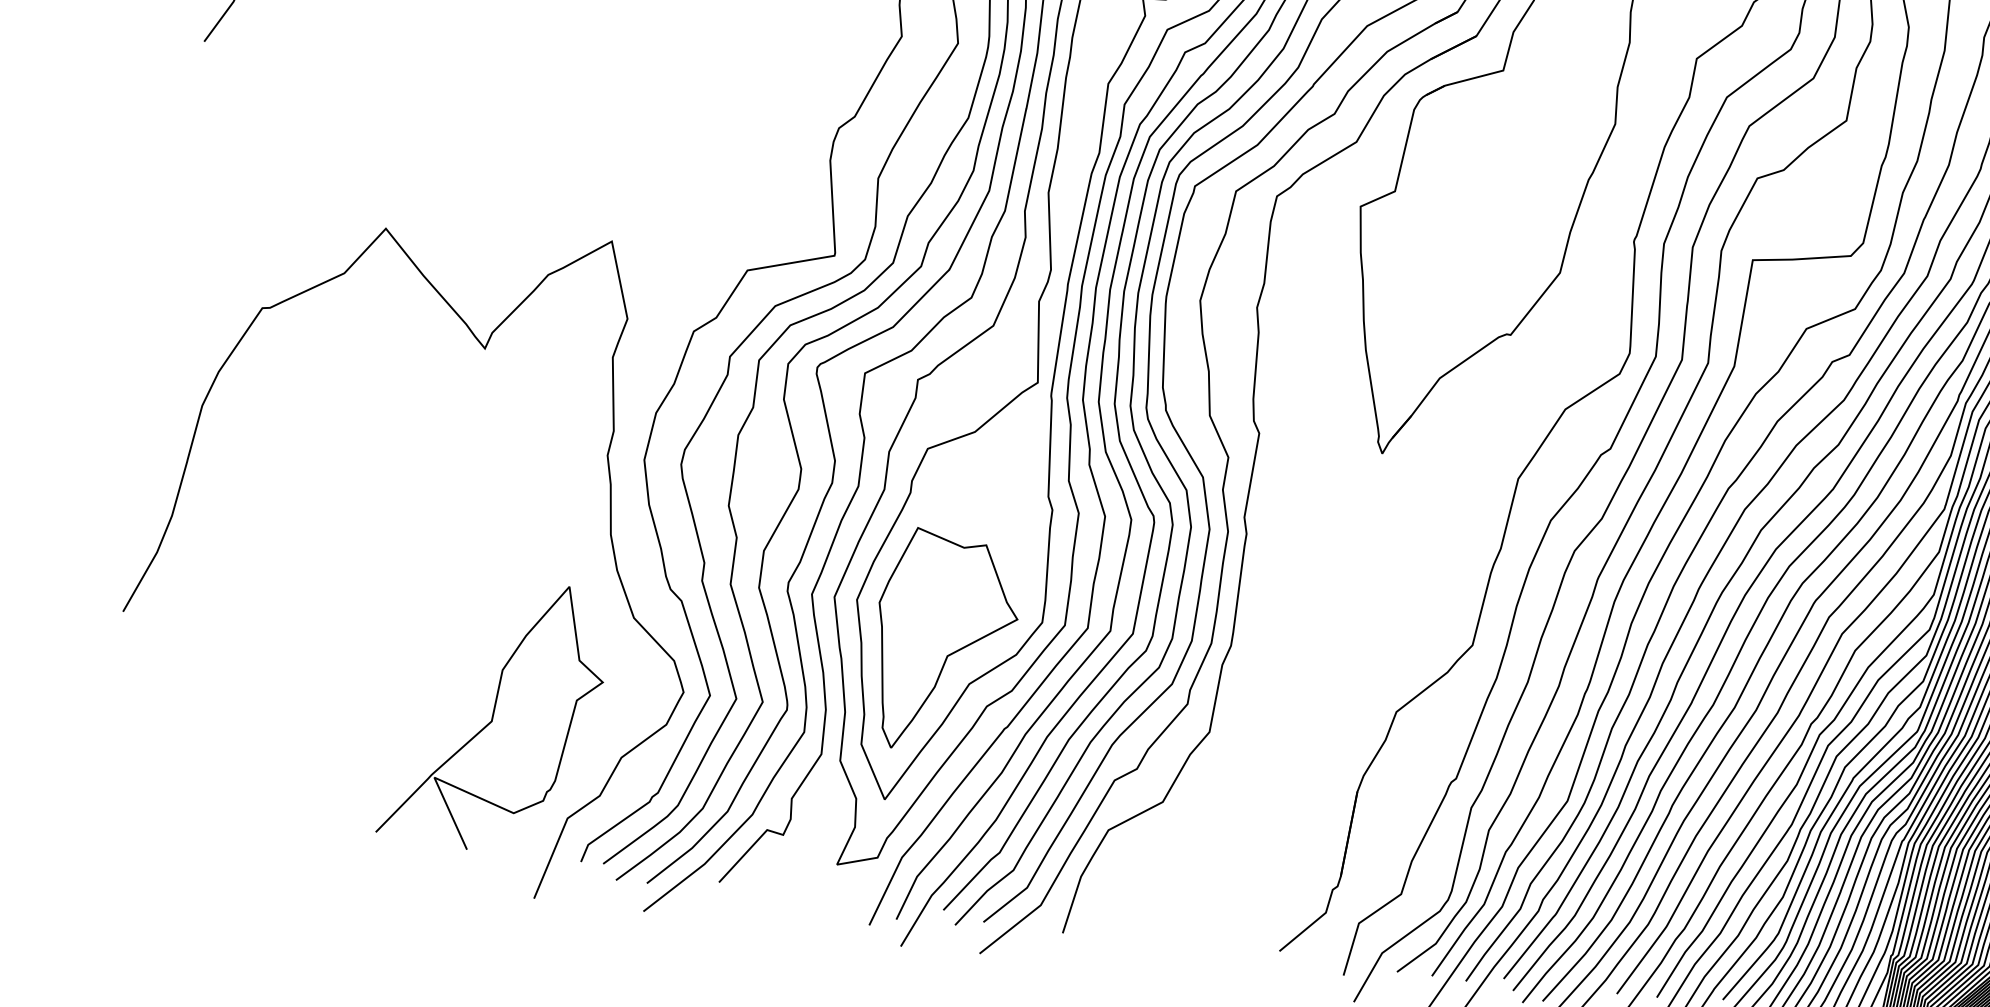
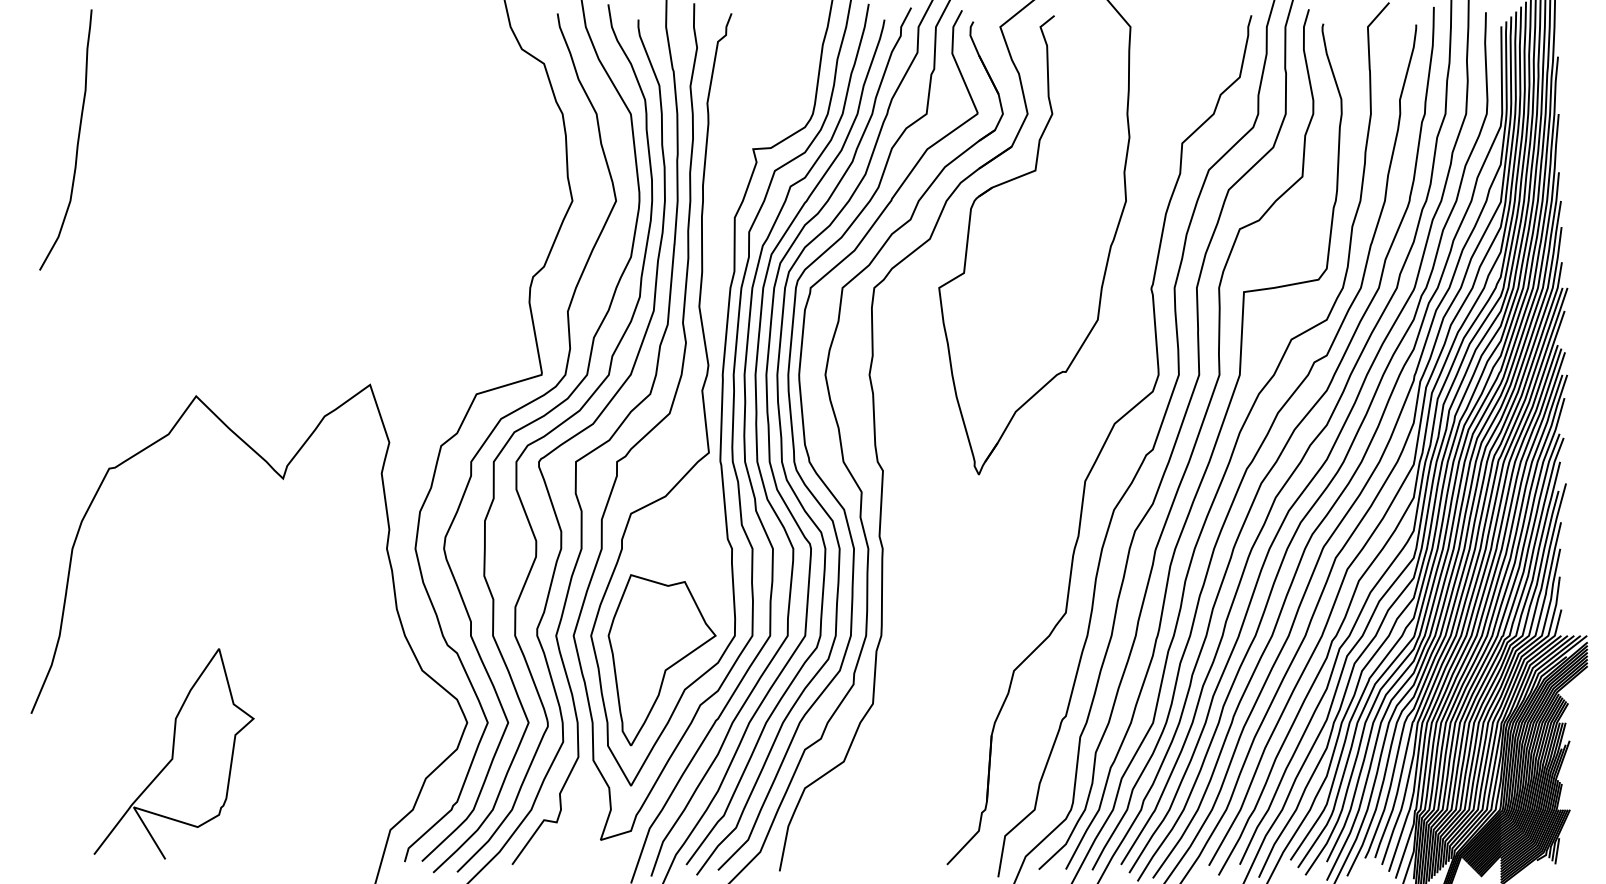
curve: (494, 714) -> (173, 753), moved

